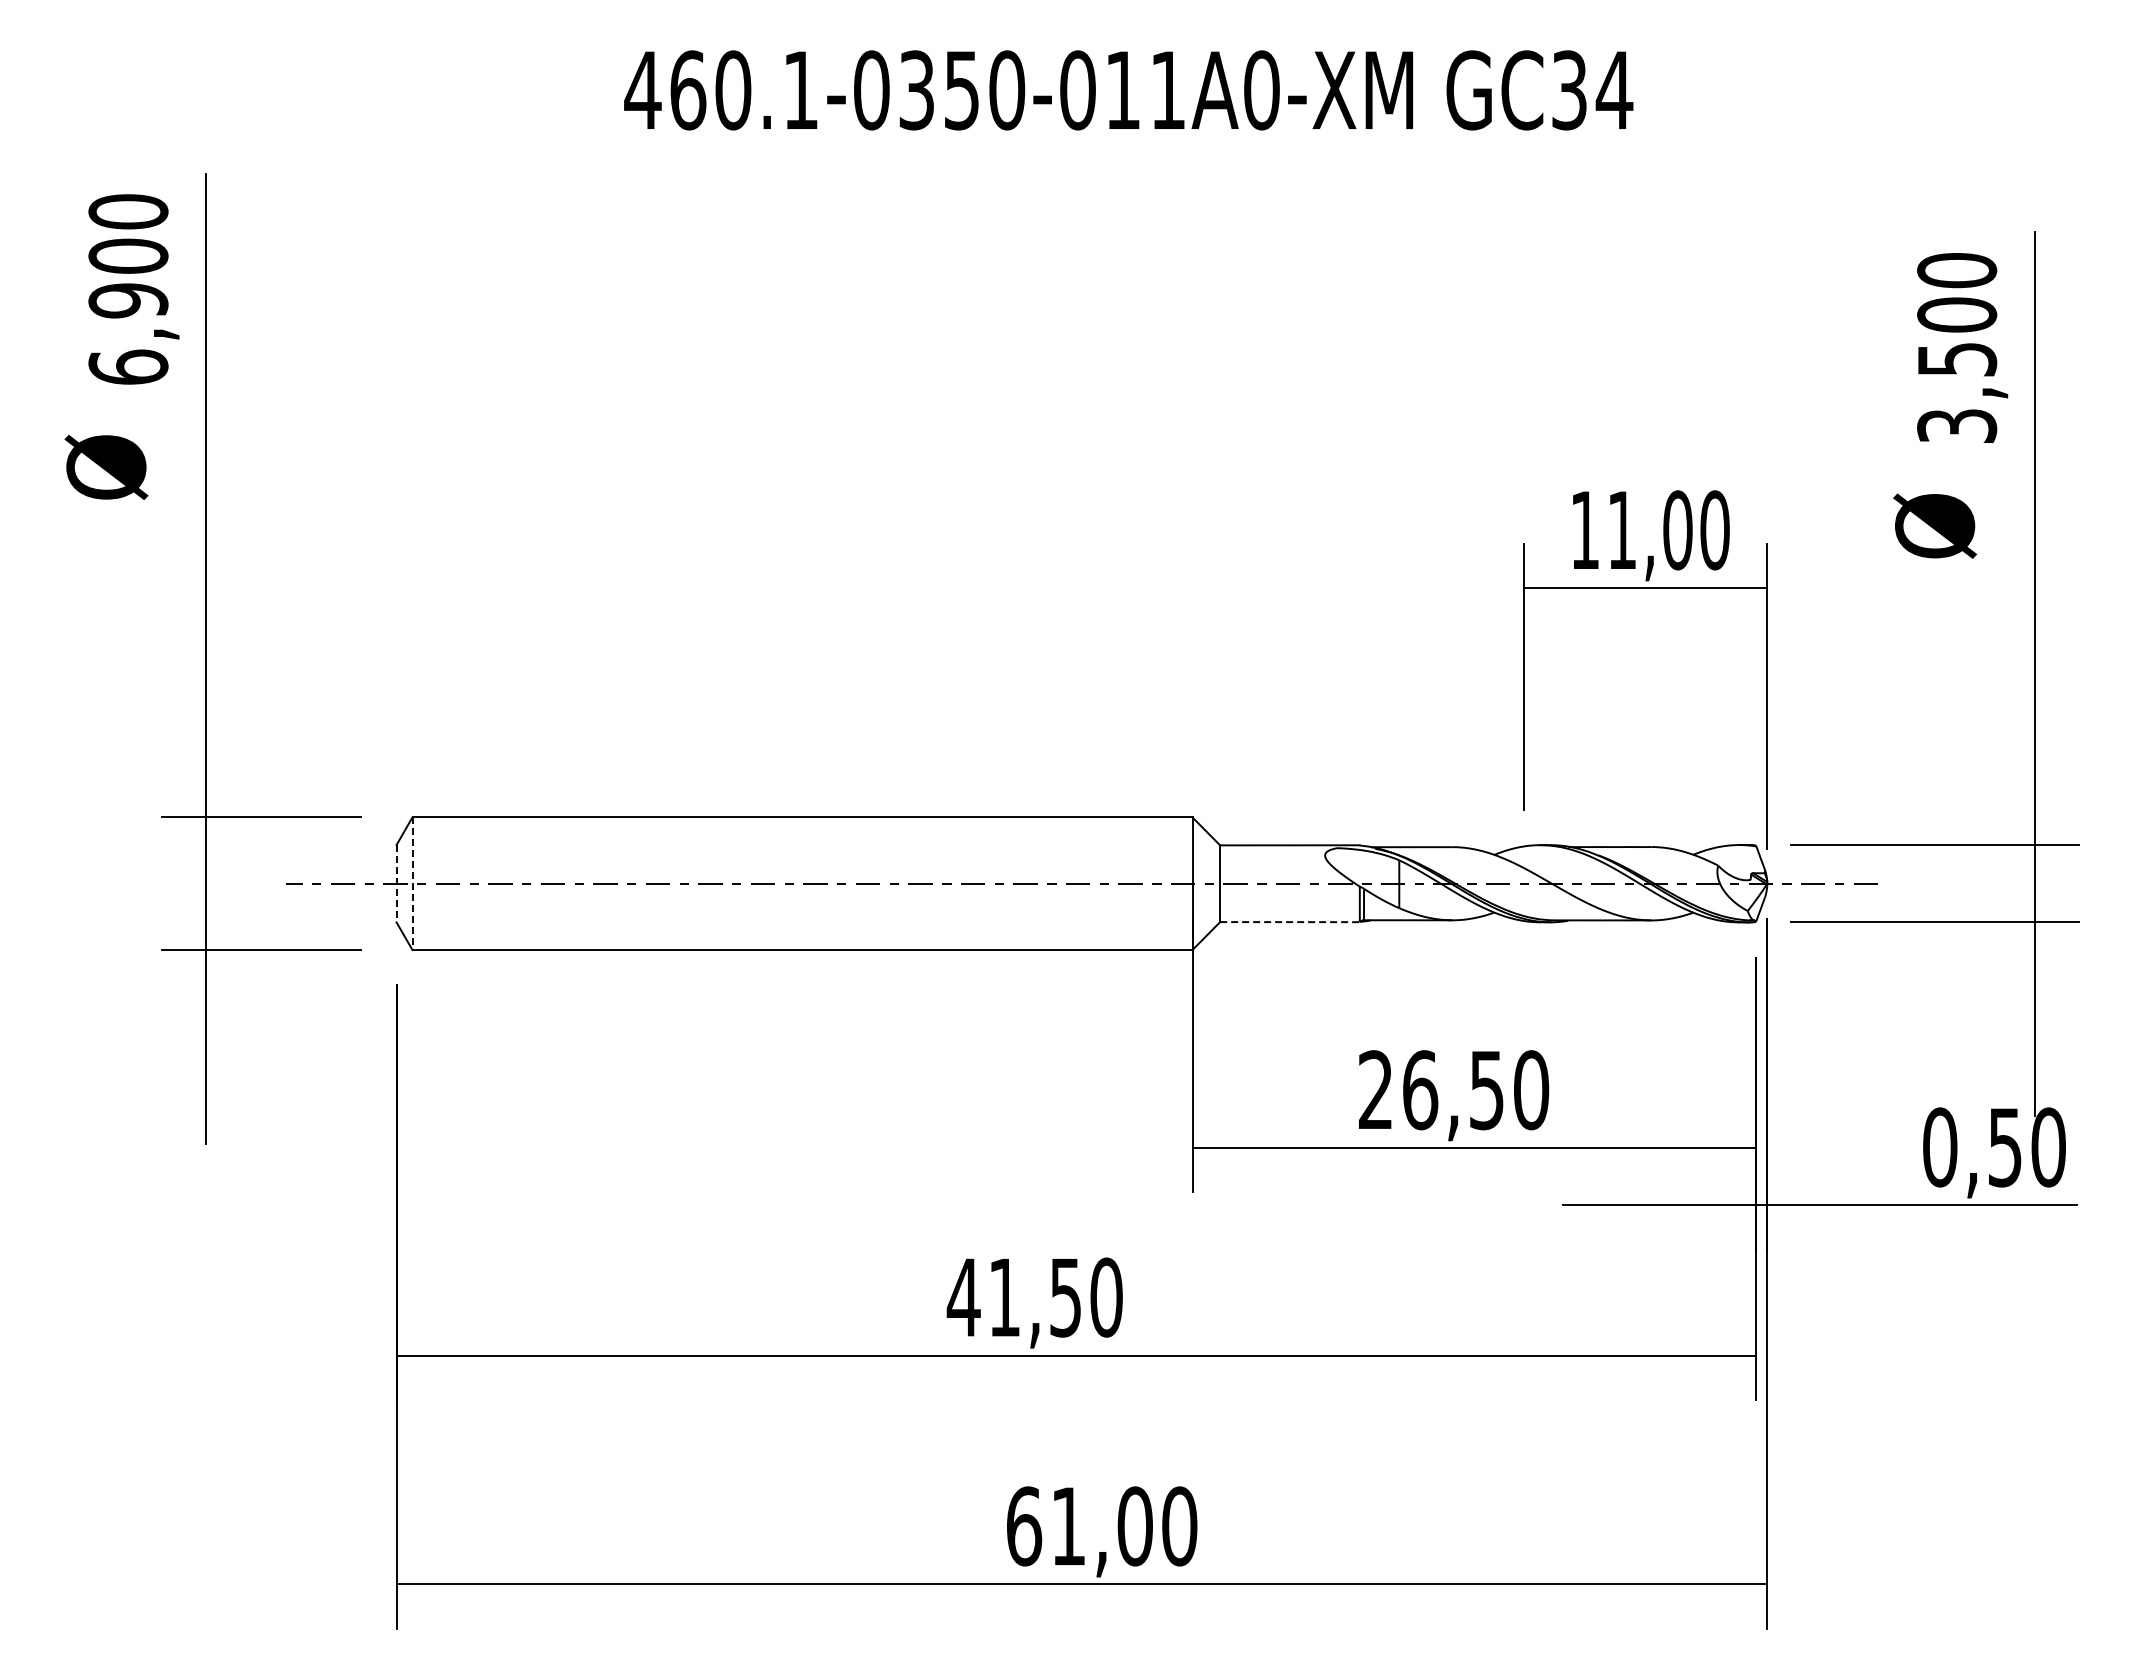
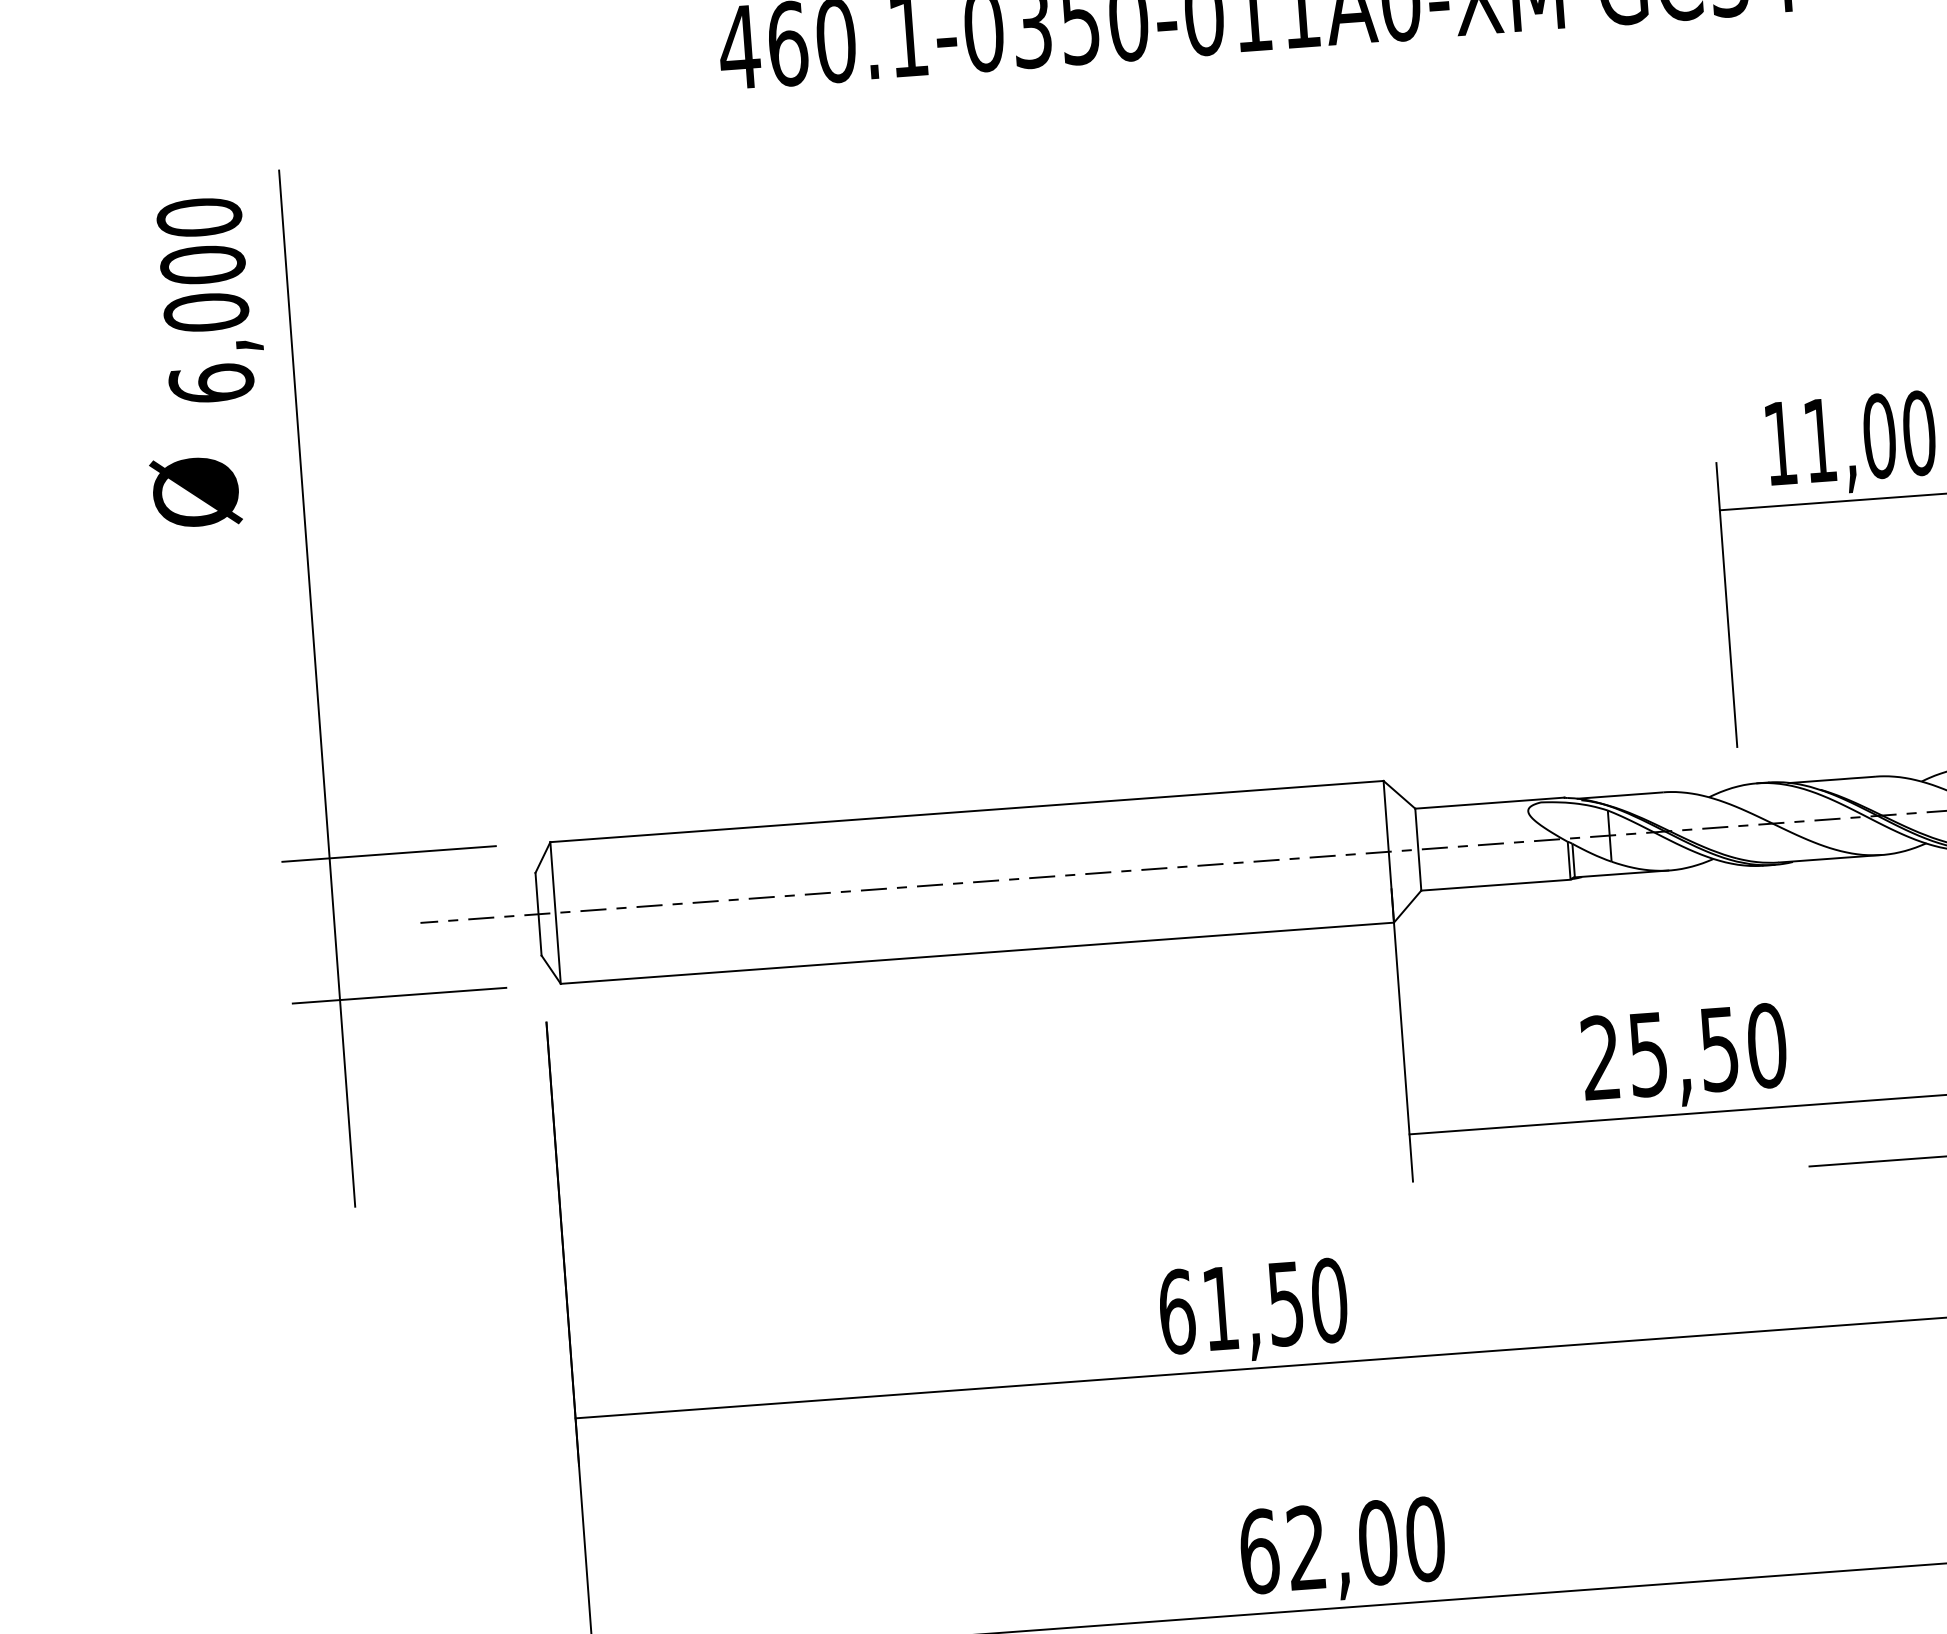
text: (128, 300) -> (206, 312), 6,900 -> 6,000
line: (396, 883) -> (538, 914), dashed -> solid
line: (412, 884) -> (555, 913), dashed -> solid
line: (1289, 922) -> (1495, 885), dashed -> solid
text: (1420, 1090) -> (1648, 1054), 26,50 -> 25,50
text: (963, 1297) -> (1176, 1311), 41,50 -> 61,50
text: (1067, 1525) -> (1305, 1547), 61,00 -> 62,00

